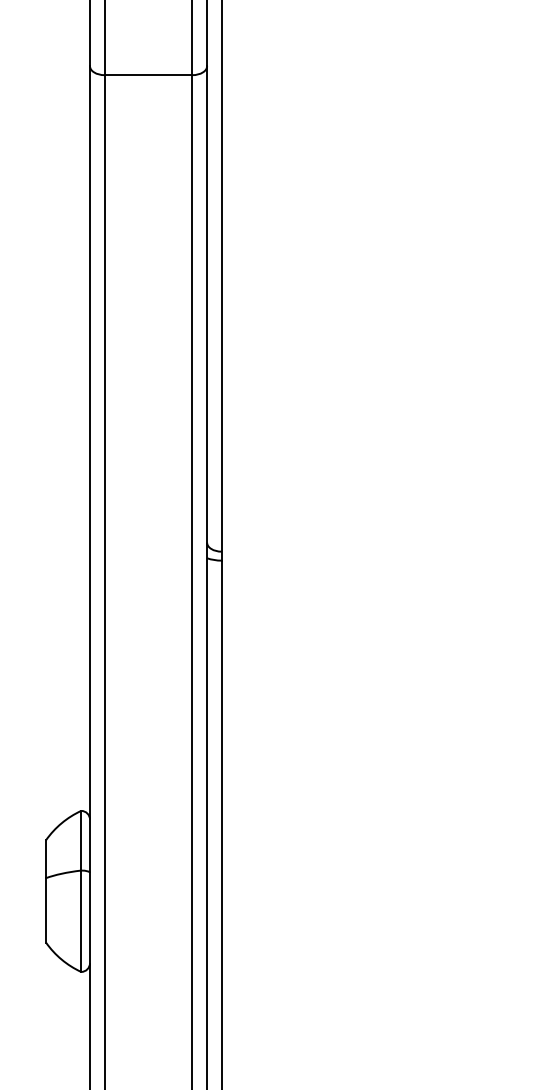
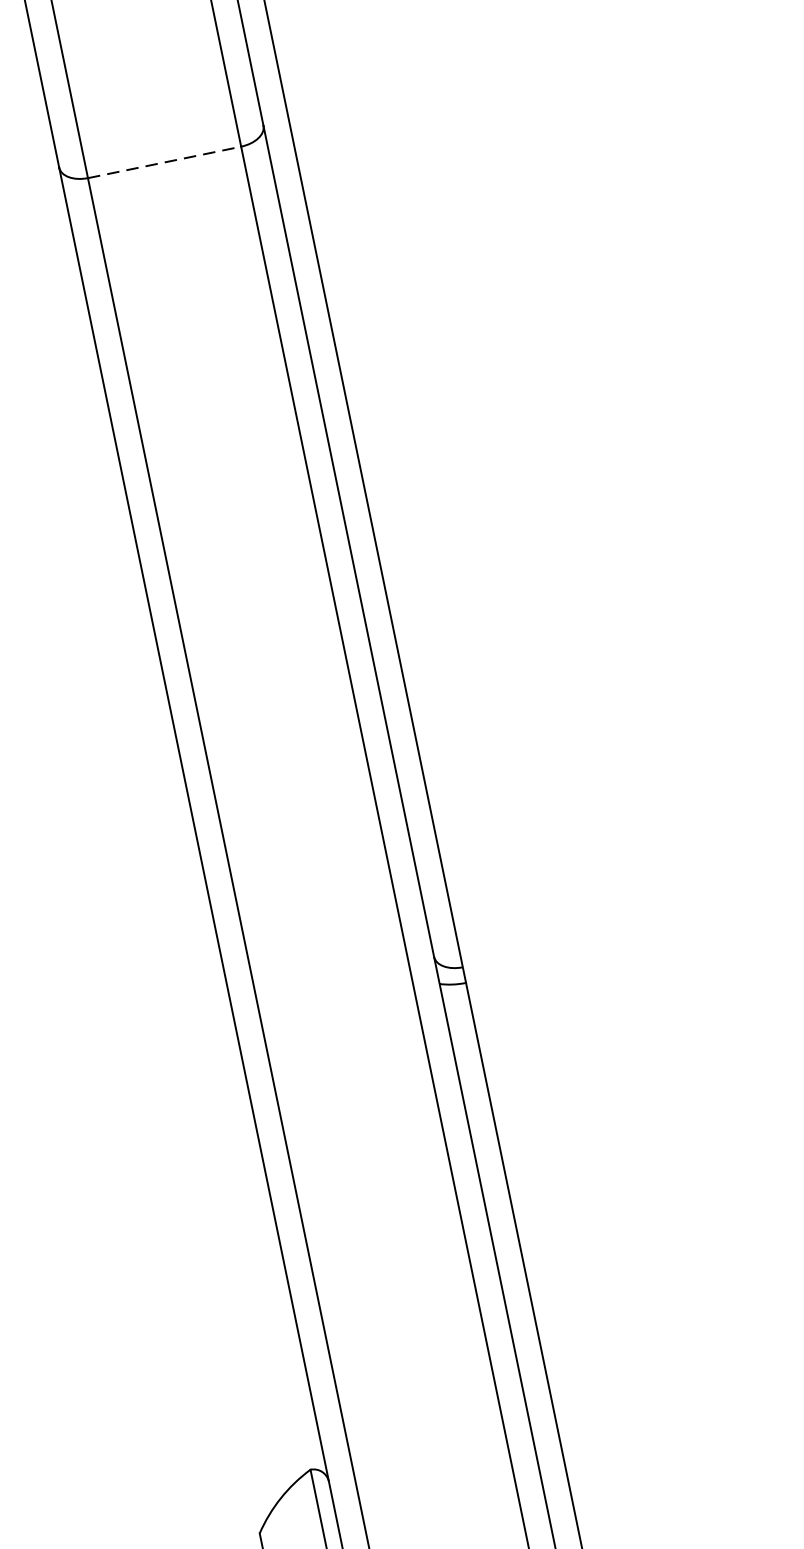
line: (148, 75) -> (164, 162), solid -> dashed

